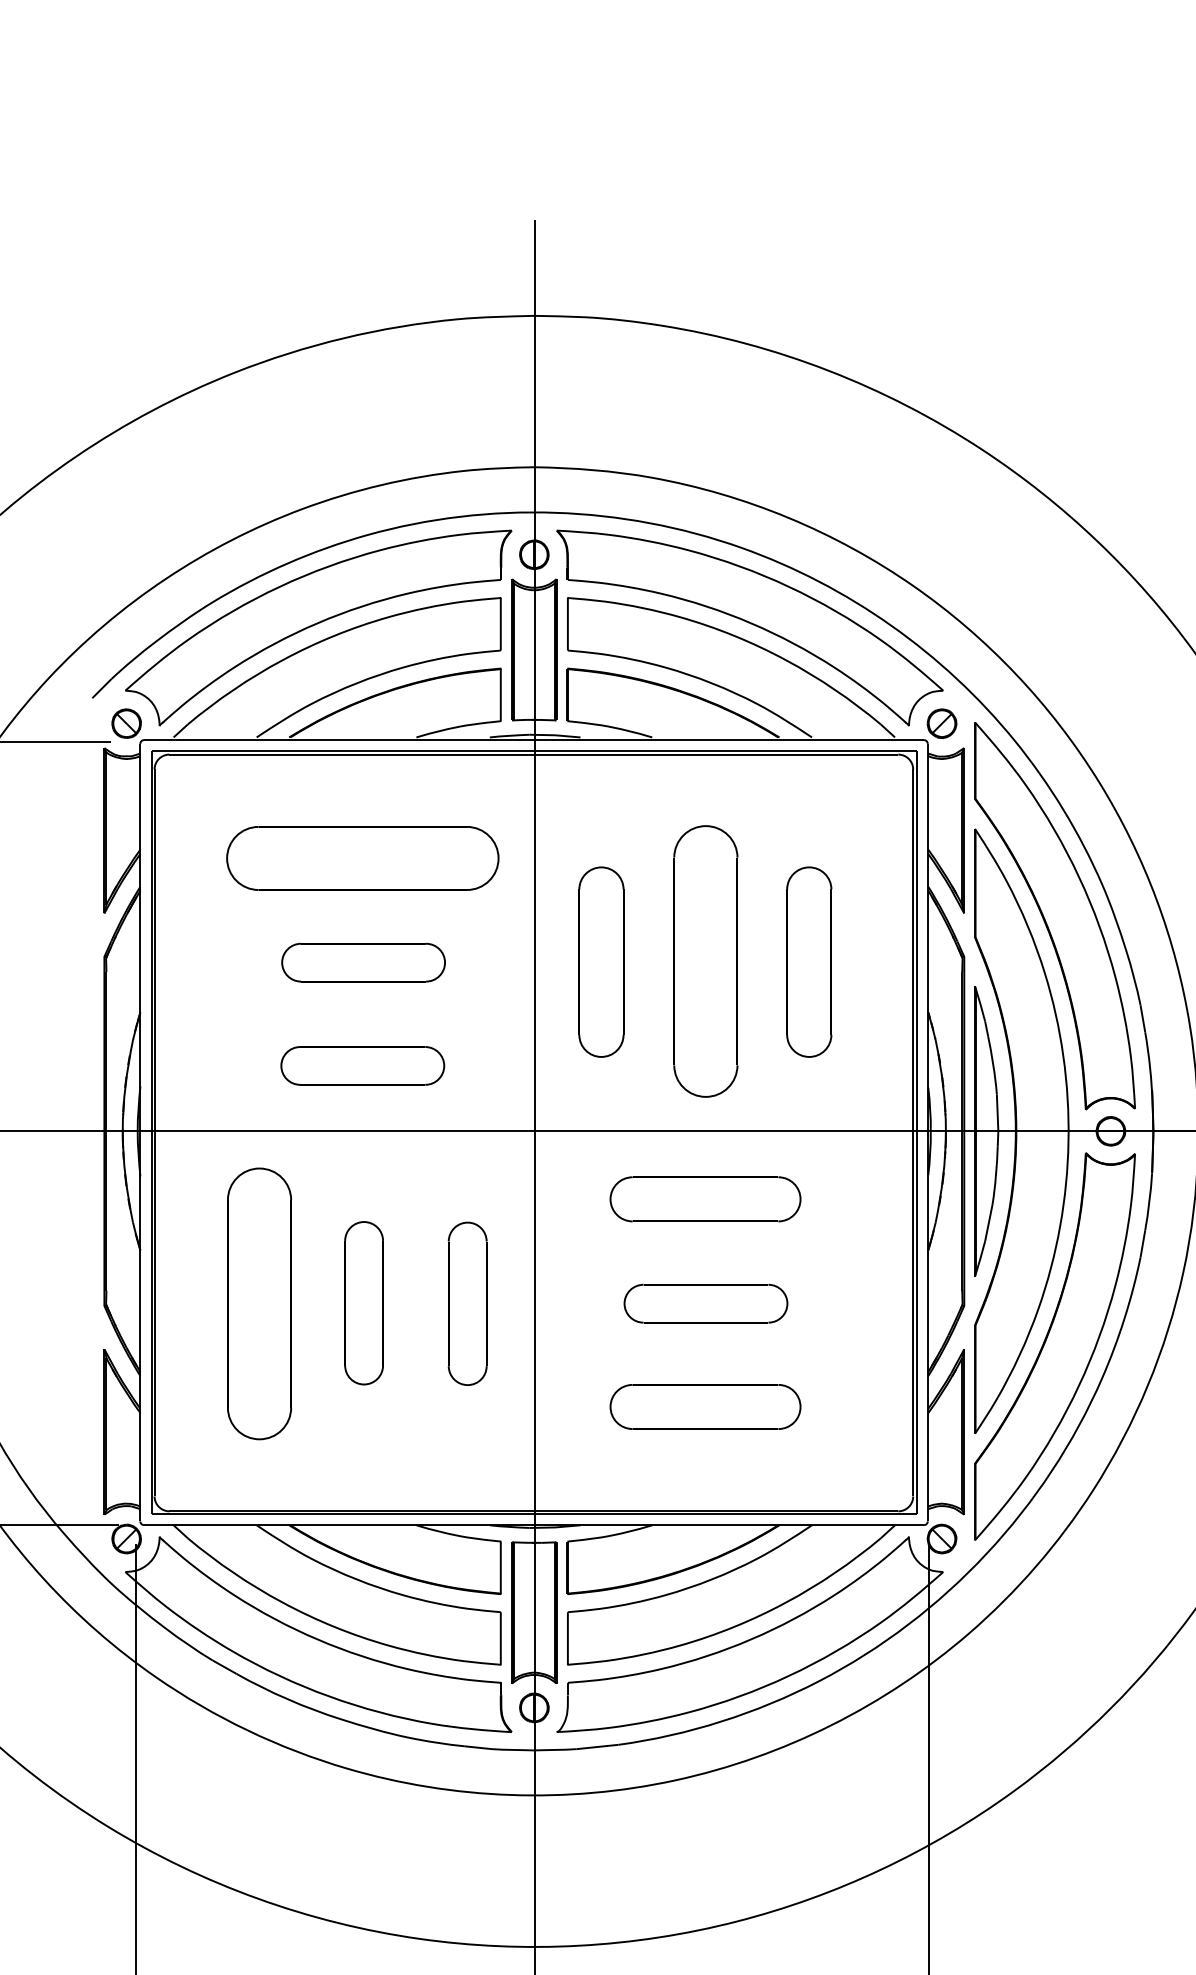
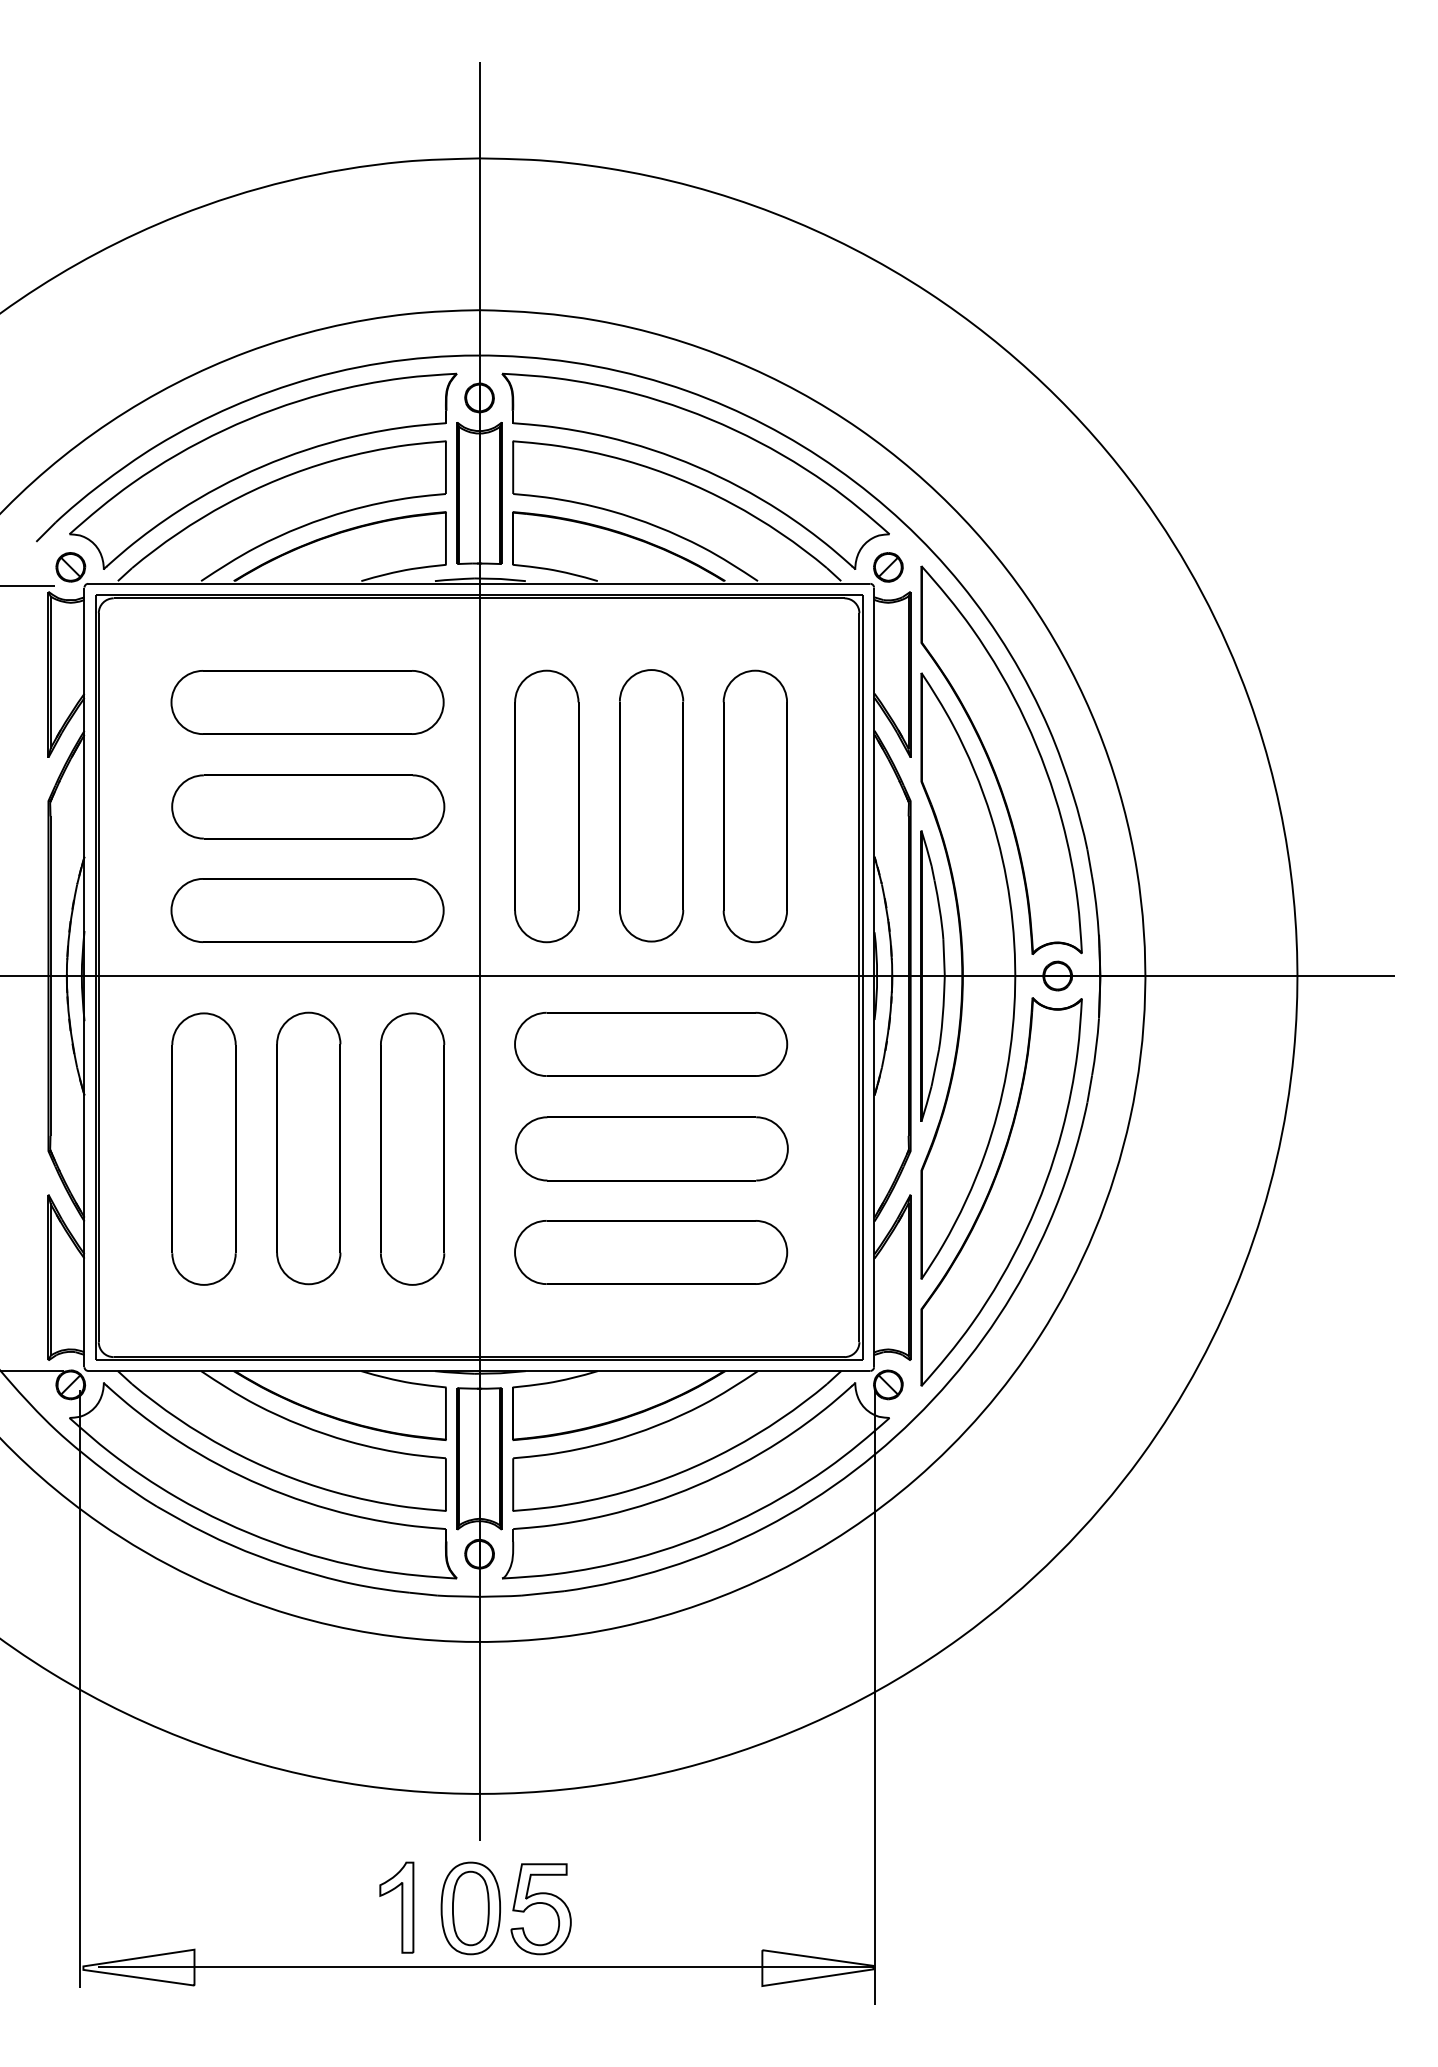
part: (363, 962) -> (308, 806), size x1.67
part: (601, 962) -> (546, 806), size x1.43
part: (808, 962) -> (754, 806), size x1.43
part: (362, 1065) -> (307, 910), size x1.67
part: (705, 1198) -> (651, 1043), size x1.43
part: (363, 1303) -> (308, 1148), size x1.67
part: (467, 1303) -> (412, 1148), size x1.67
part: (705, 1303) -> (651, 1148), size x1.67
part: (705, 1406) -> (651, 1252), size x1.43

